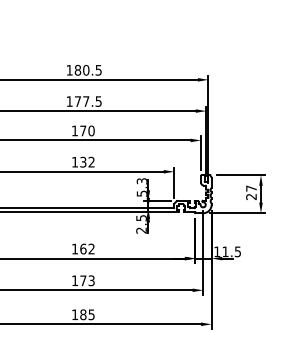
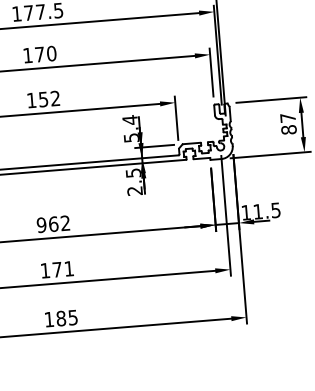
text: (83, 161) -> (43, 98), 132 -> 152
text: (141, 180) -> (129, 119), 5.3 -> 5.4
text: (251, 196) -> (289, 129), 27 -> 87
text: (74, 248) -> (40, 224), 162 -> 962
text: (91, 280) -> (68, 268), 173 -> 171

